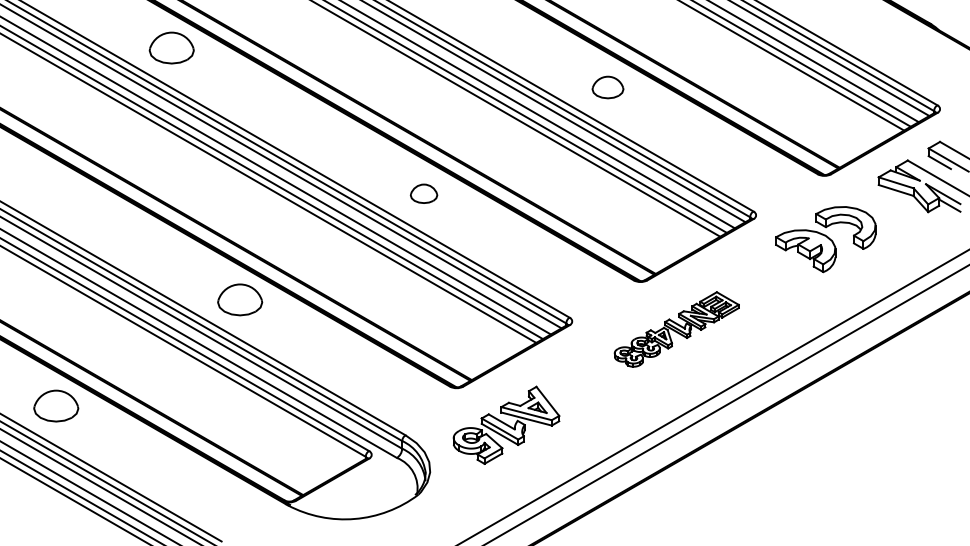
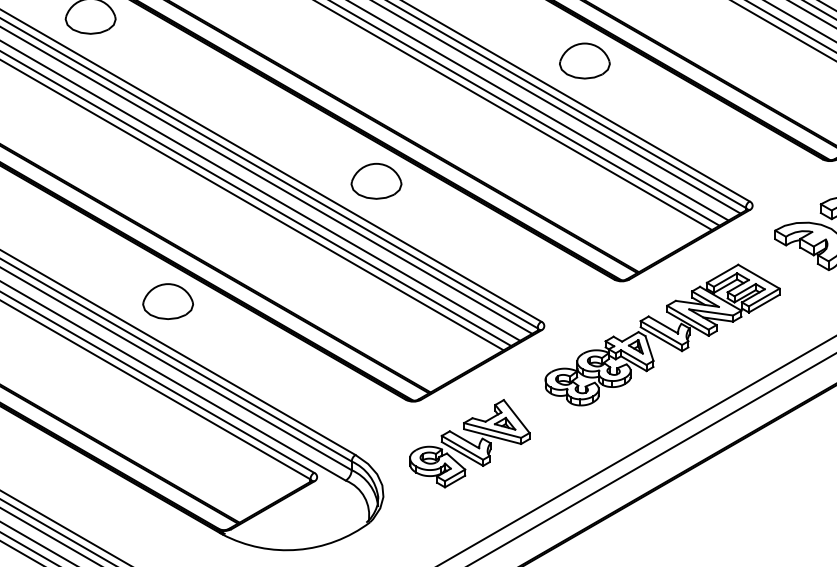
part: (607, 87) -> (584, 60), size x1.43
part: (423, 193) -> (375, 181), size x1.67
part: (676, 329) -> (662, 335), size x1.67

